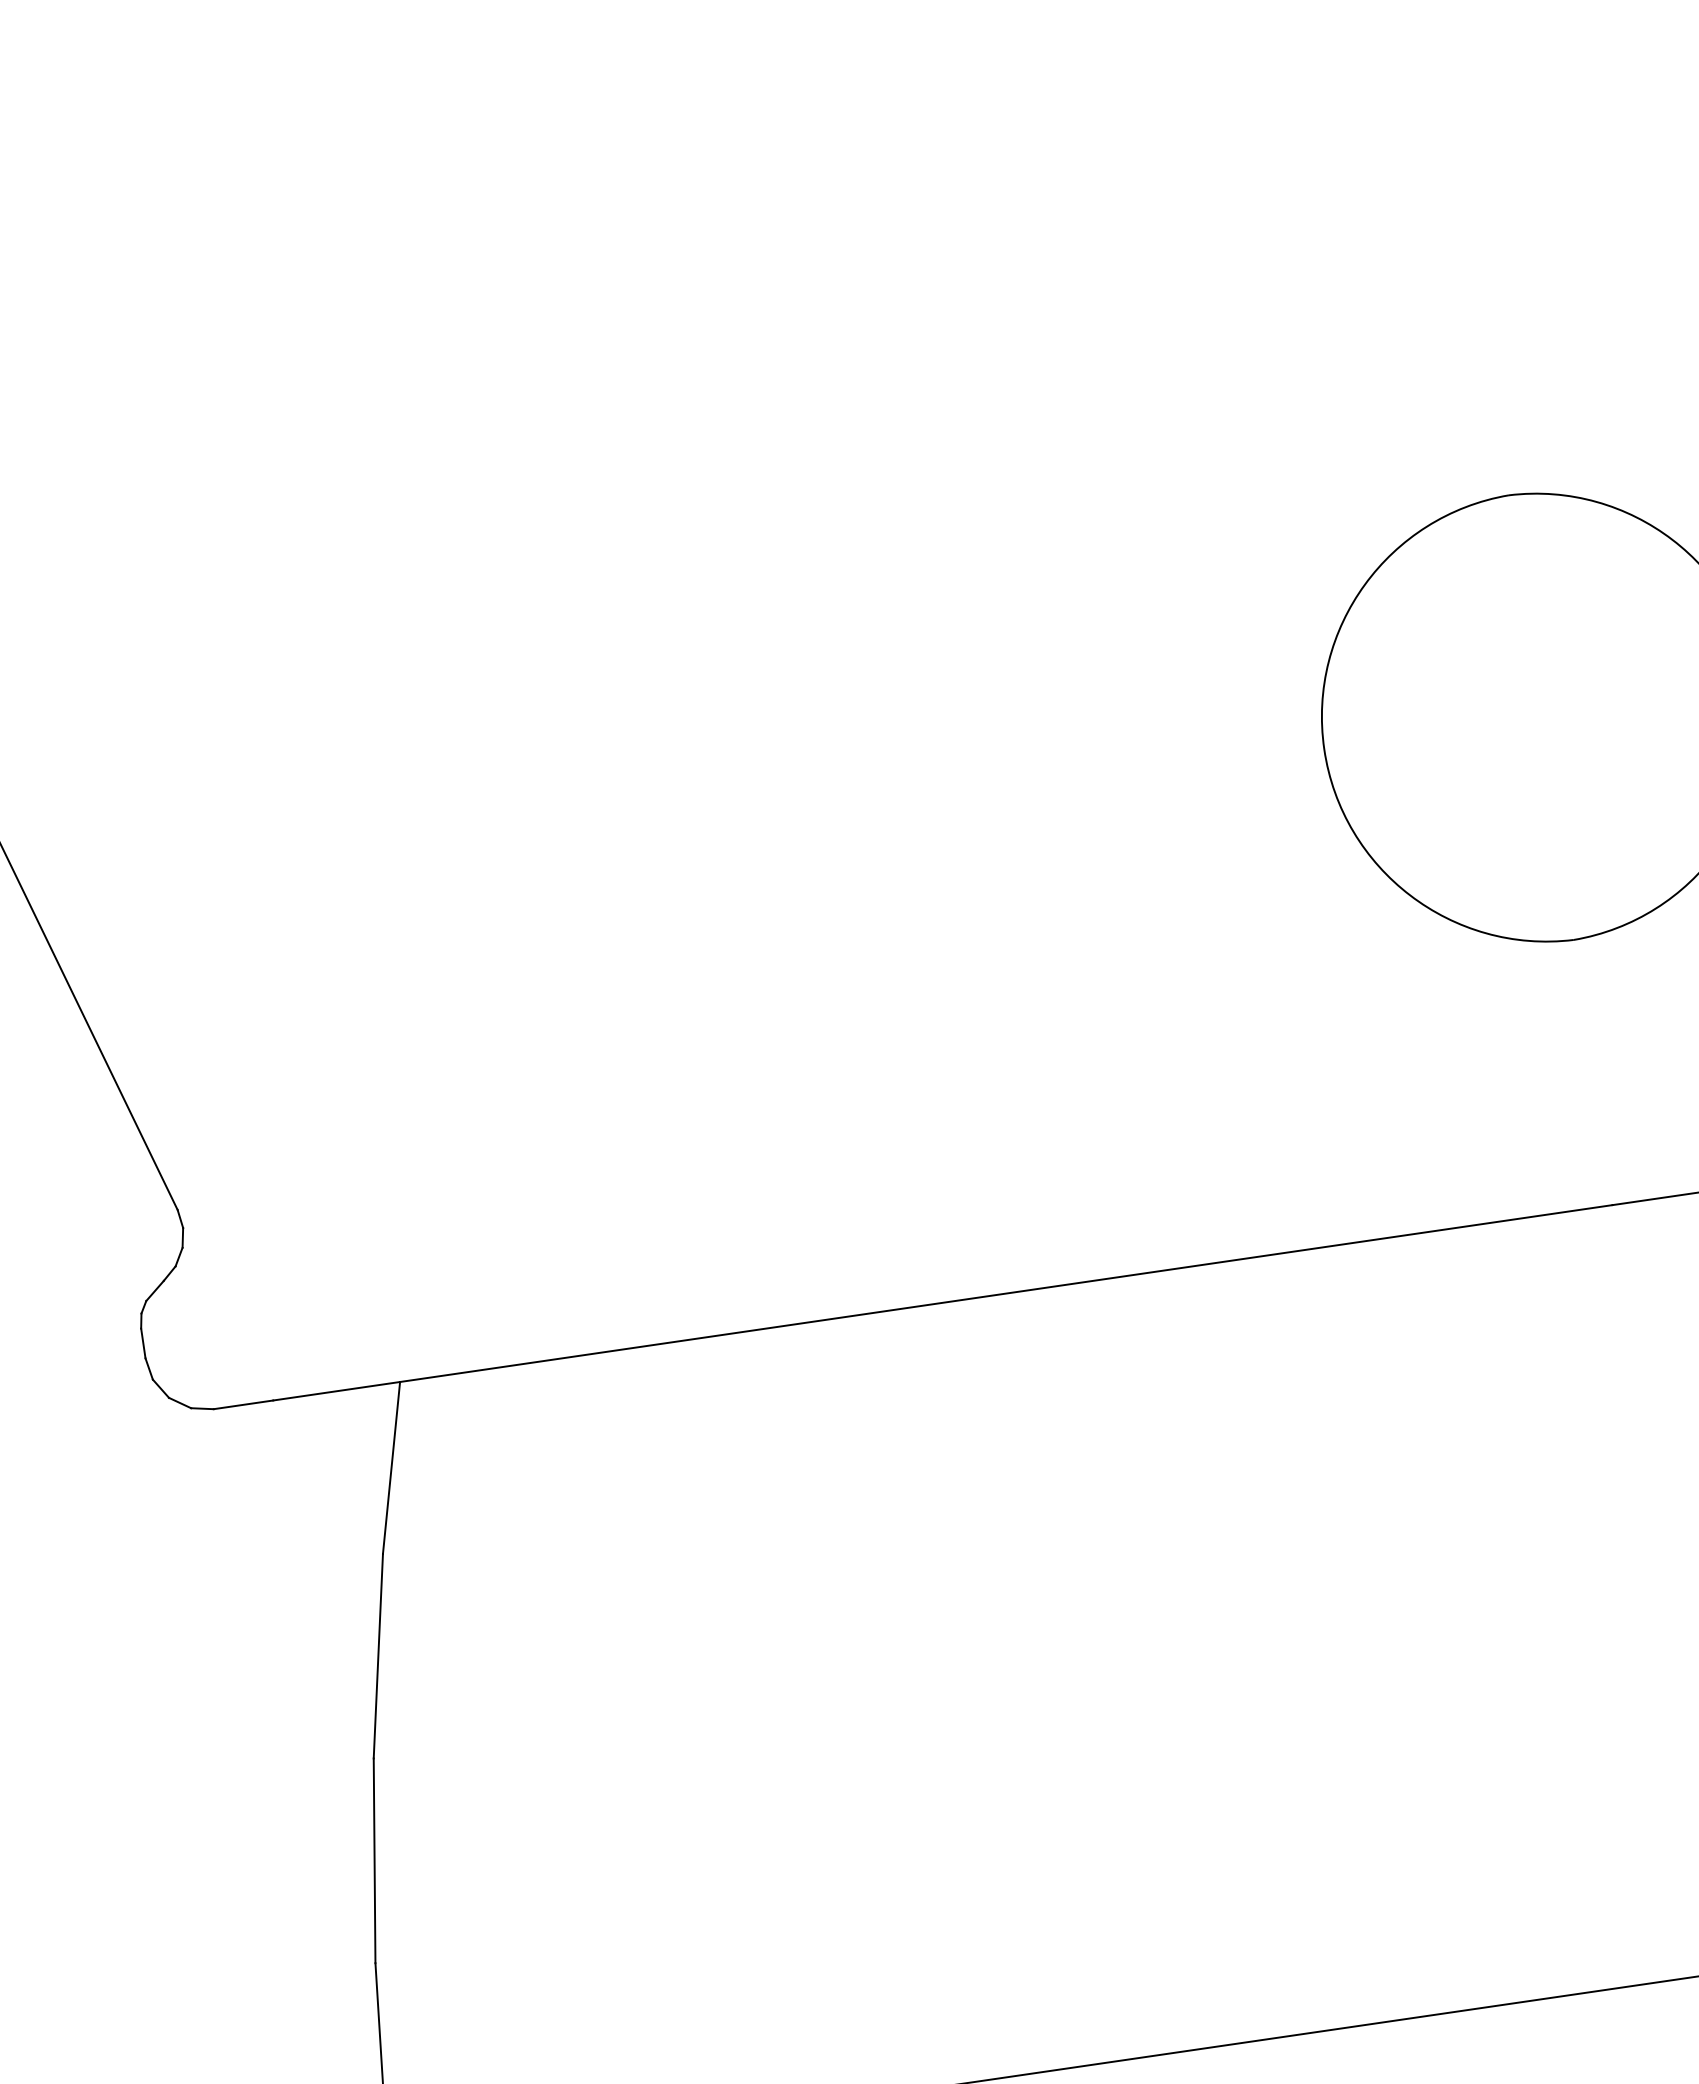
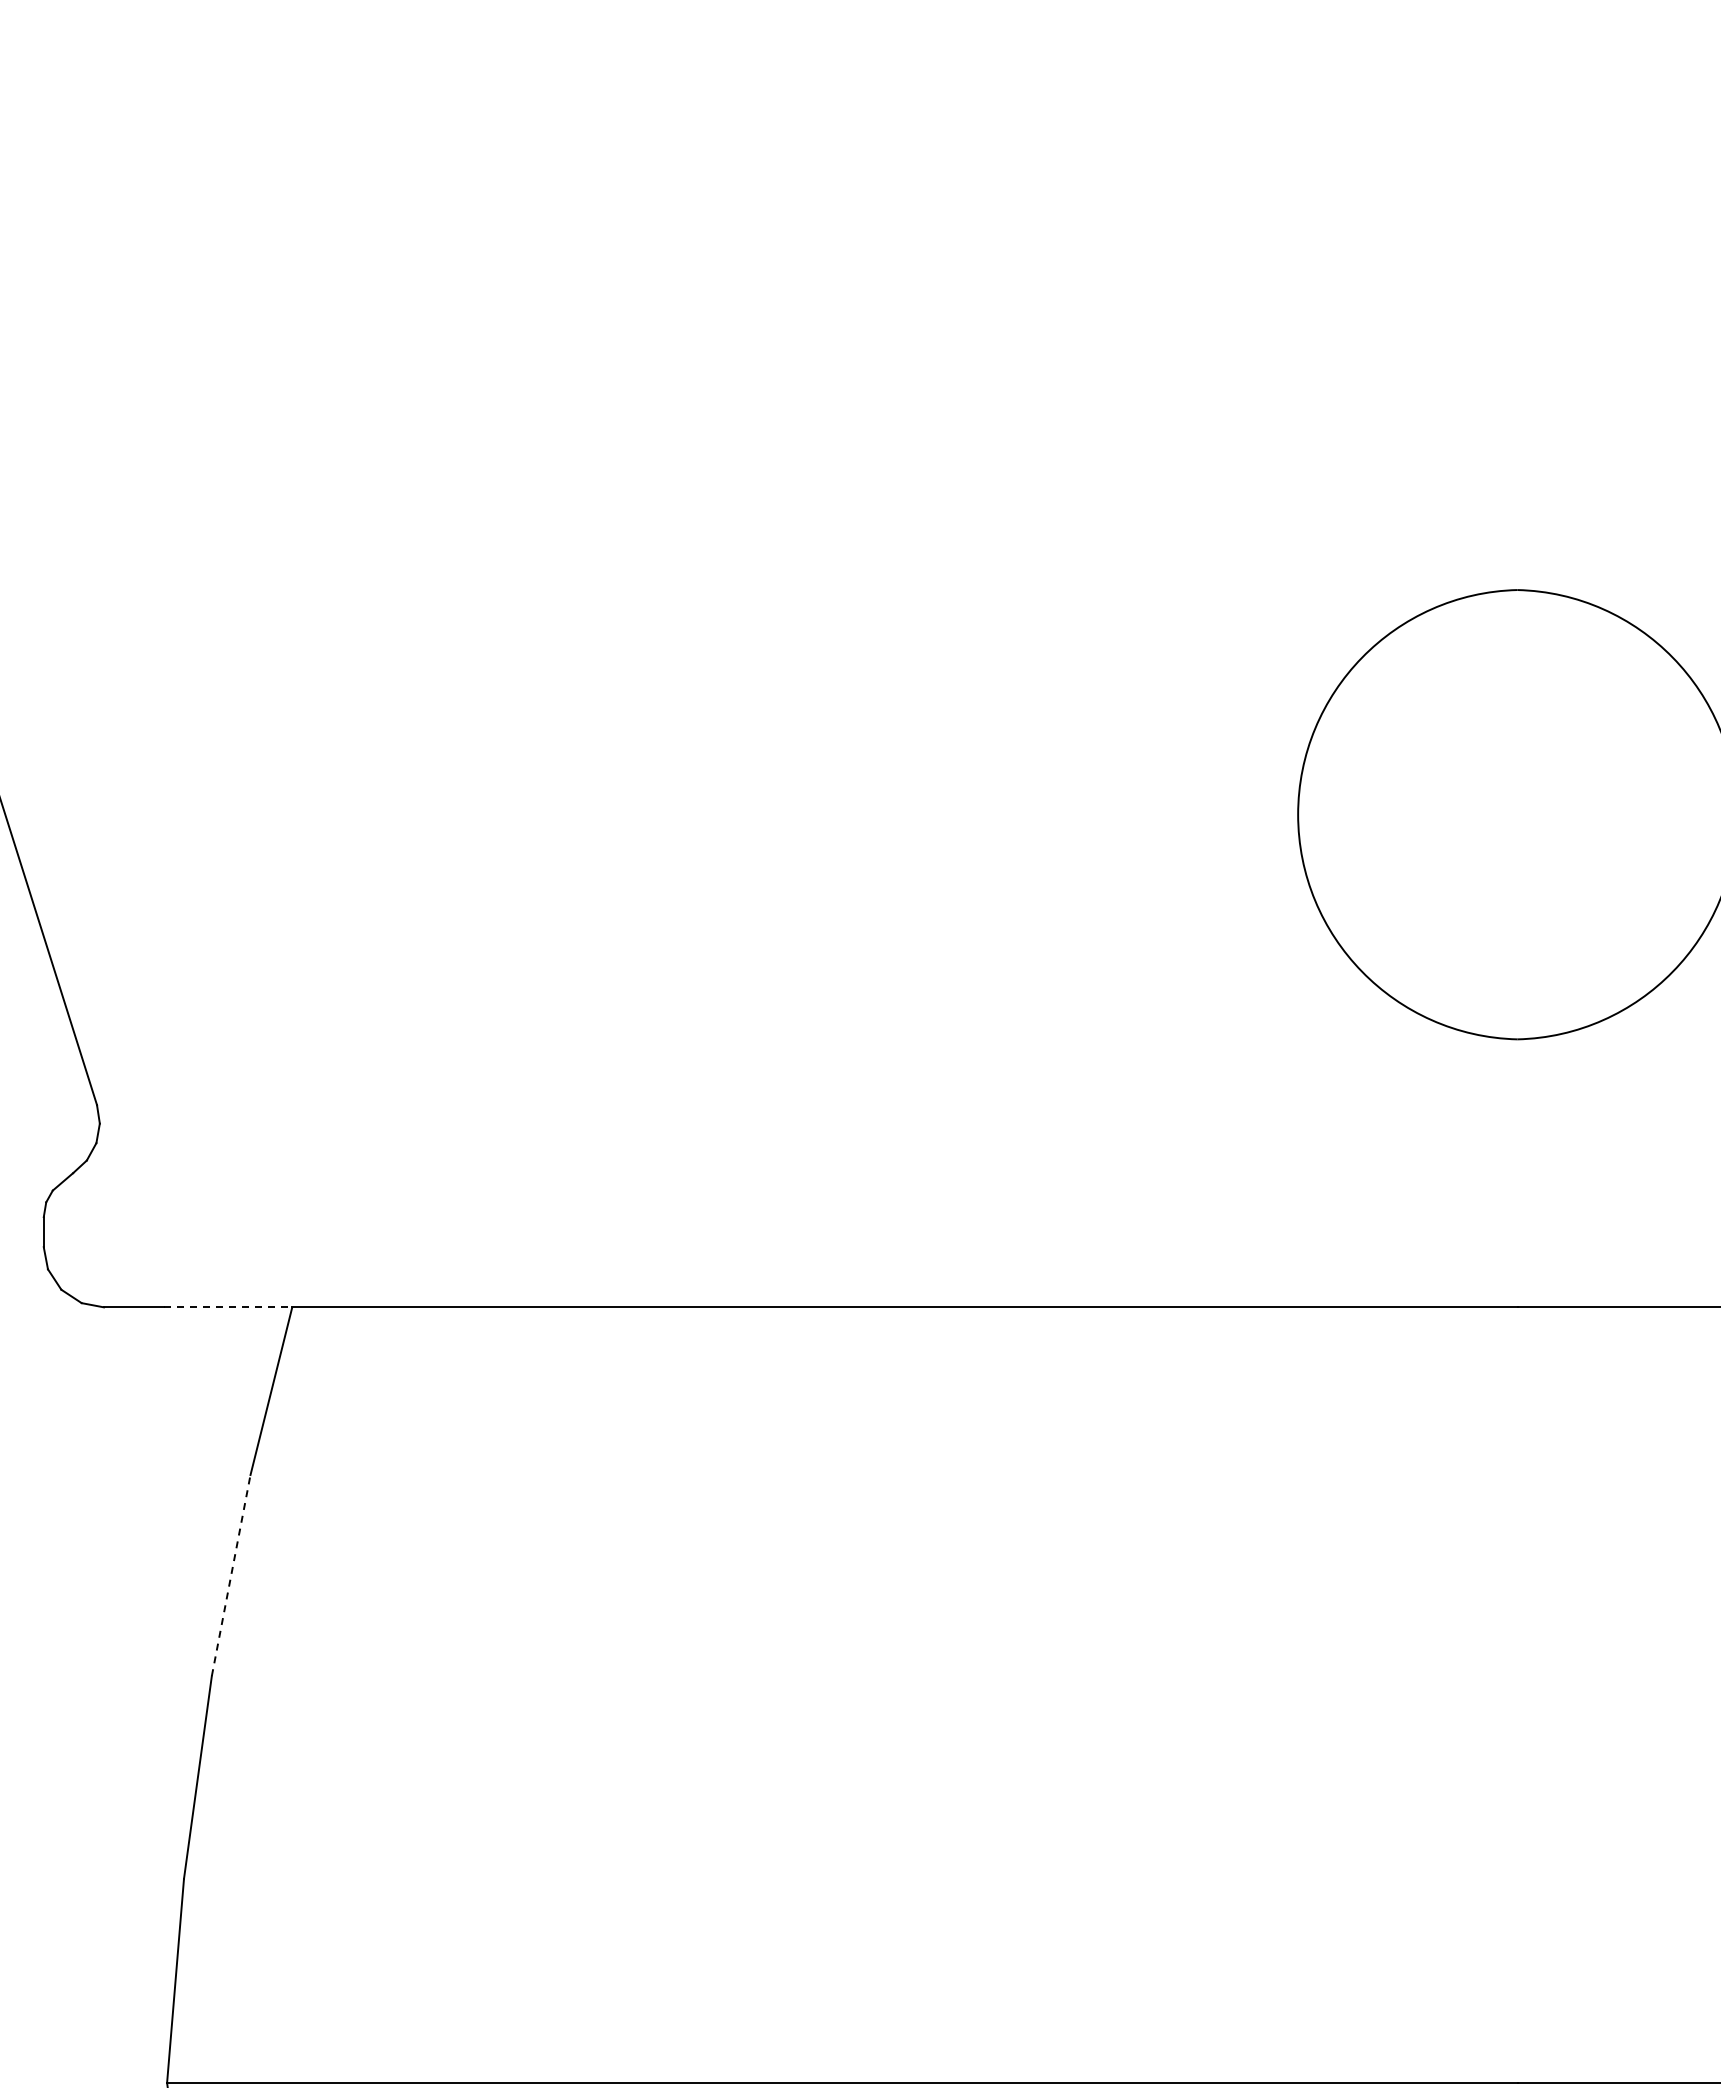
line: (337, 1391) -> (228, 1307), solid -> dashed
line: (378, 1656) -> (231, 1575), solid -> dashed

